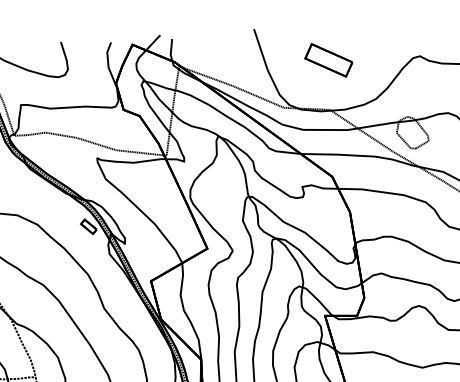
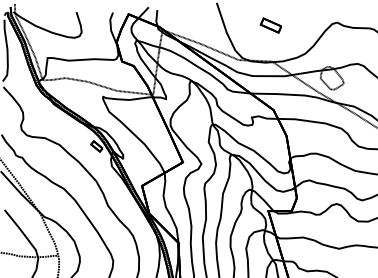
part: (327, 60) -> (270, 25), size x0.6

